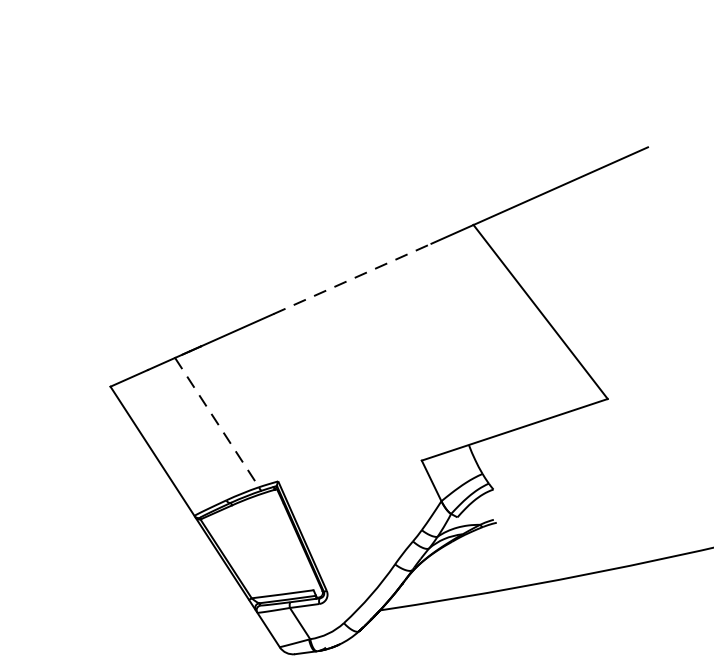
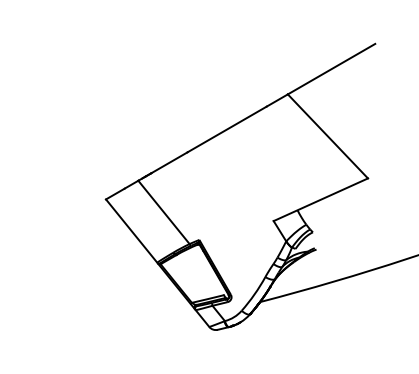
line: (353, 279) -> (227, 129), dashed -> solid
line: (216, 422) -> (163, 212), dashed -> solid

